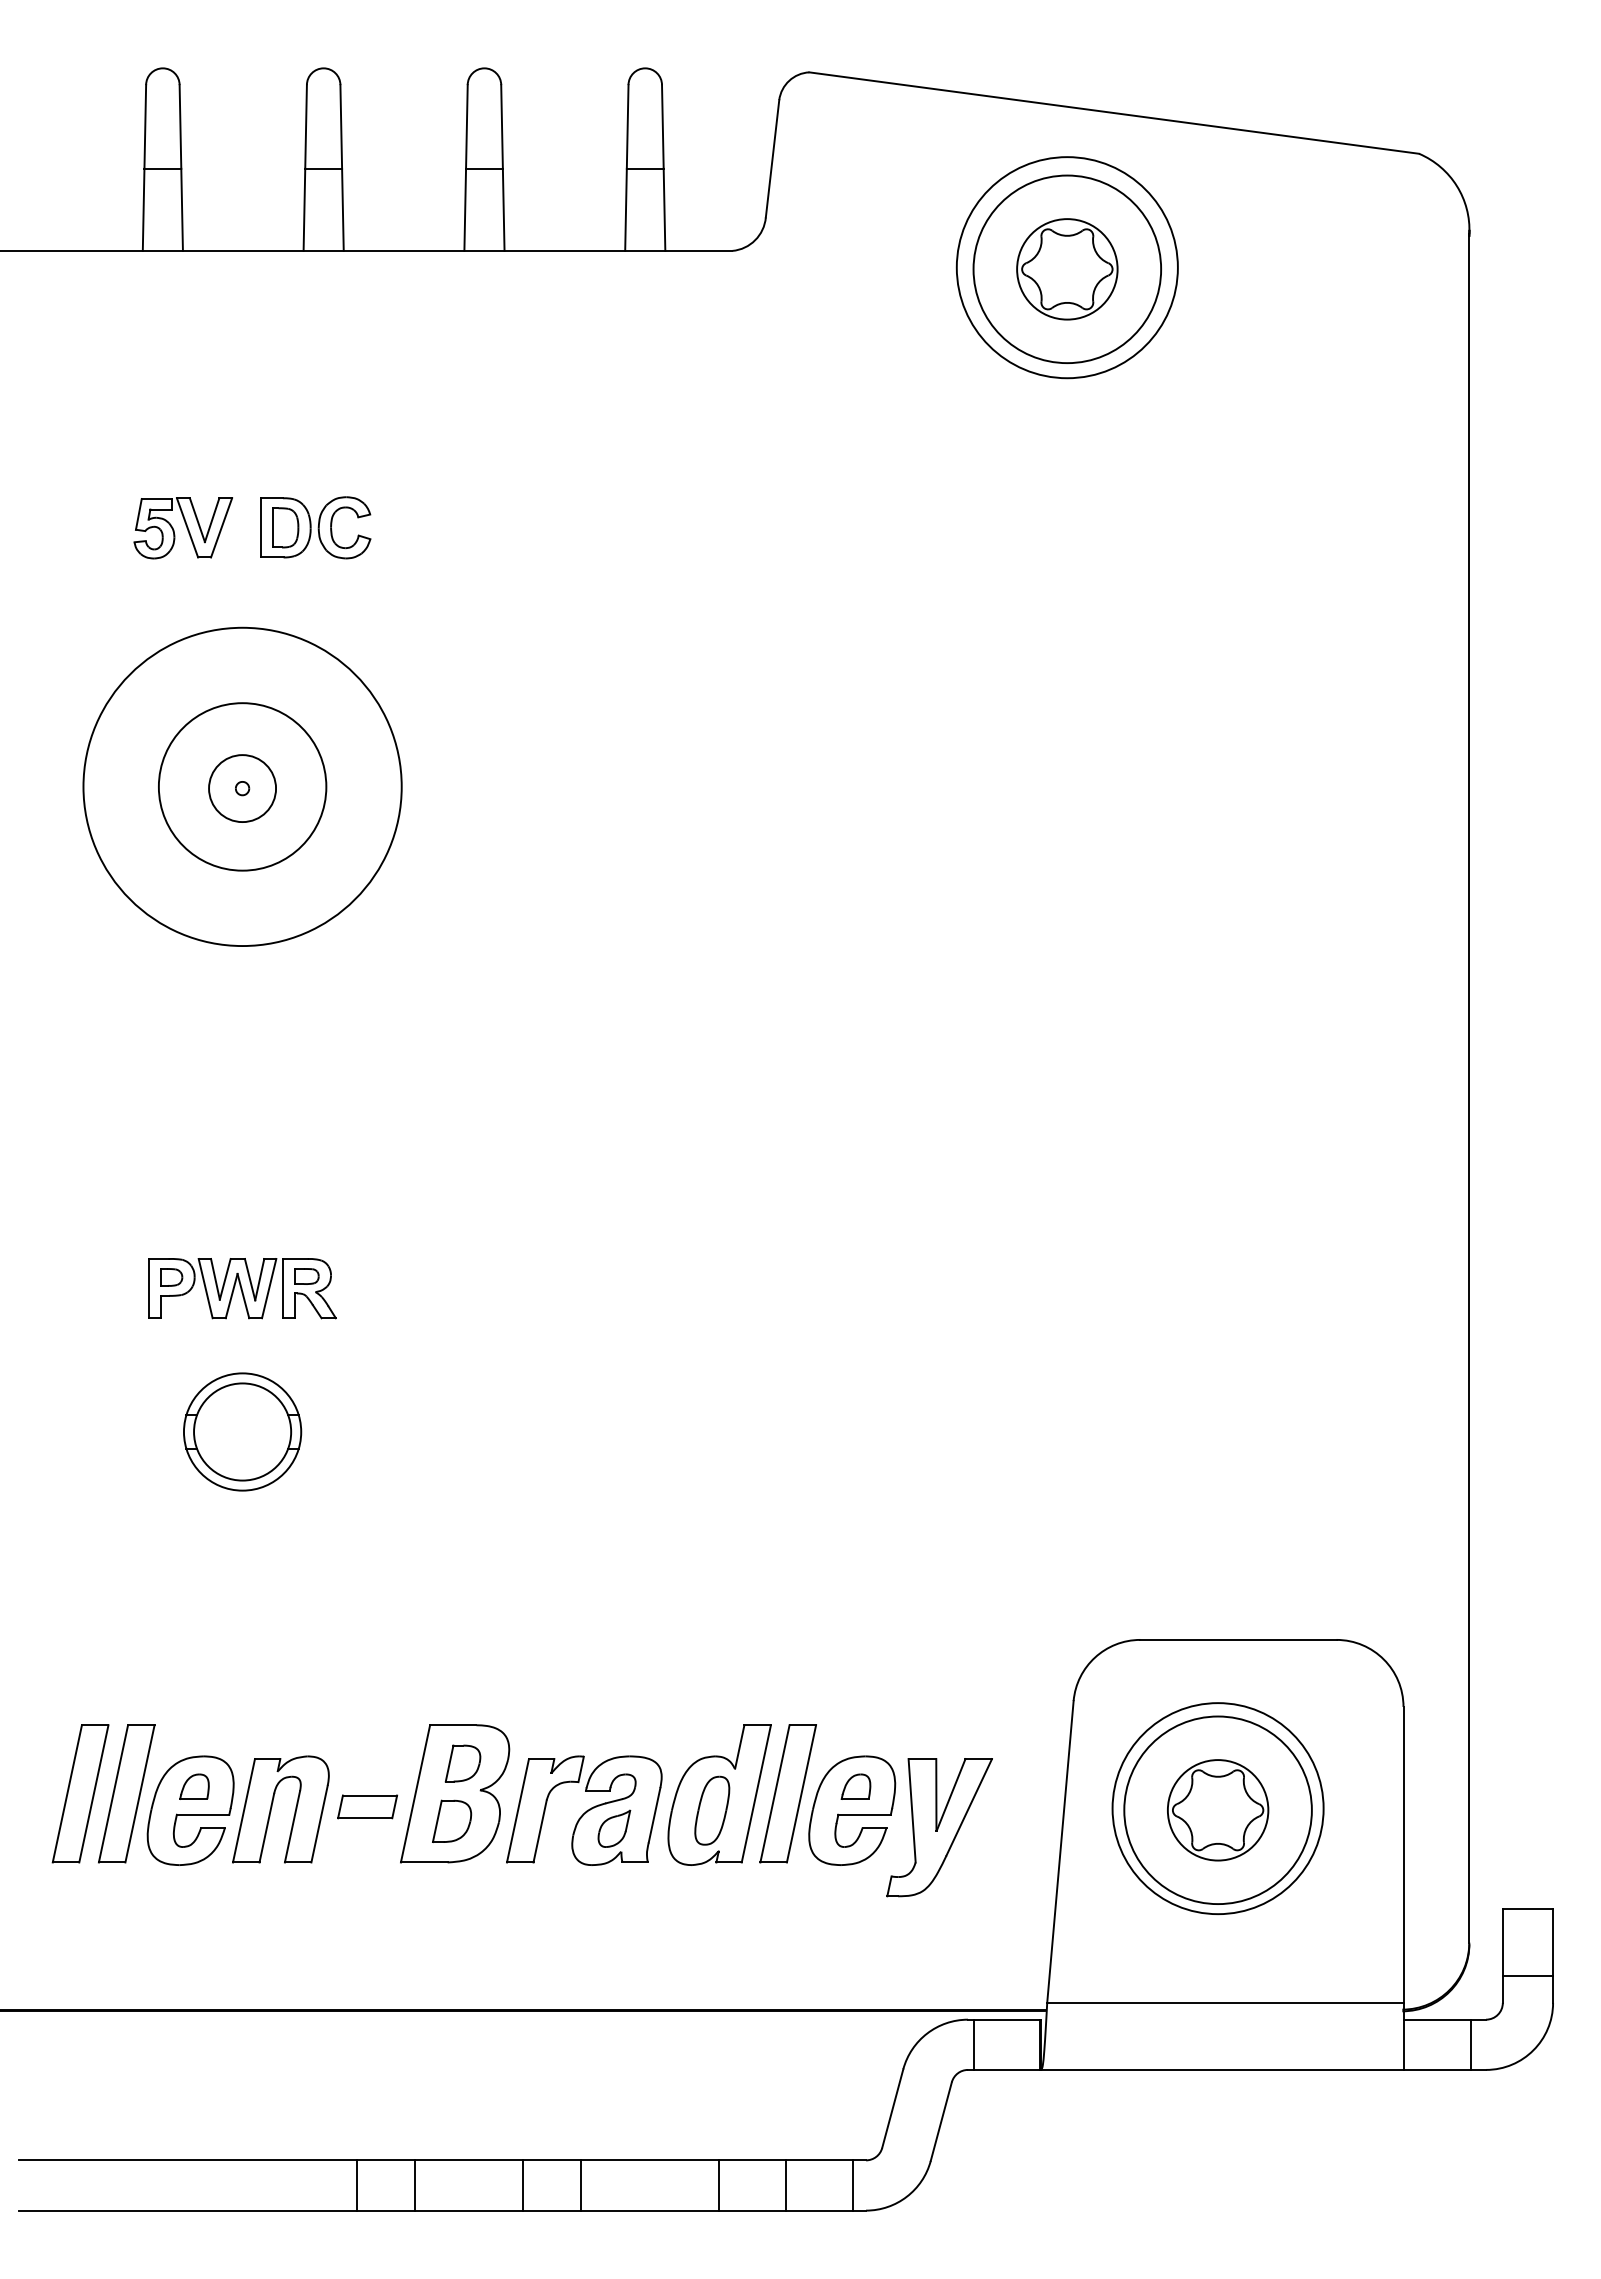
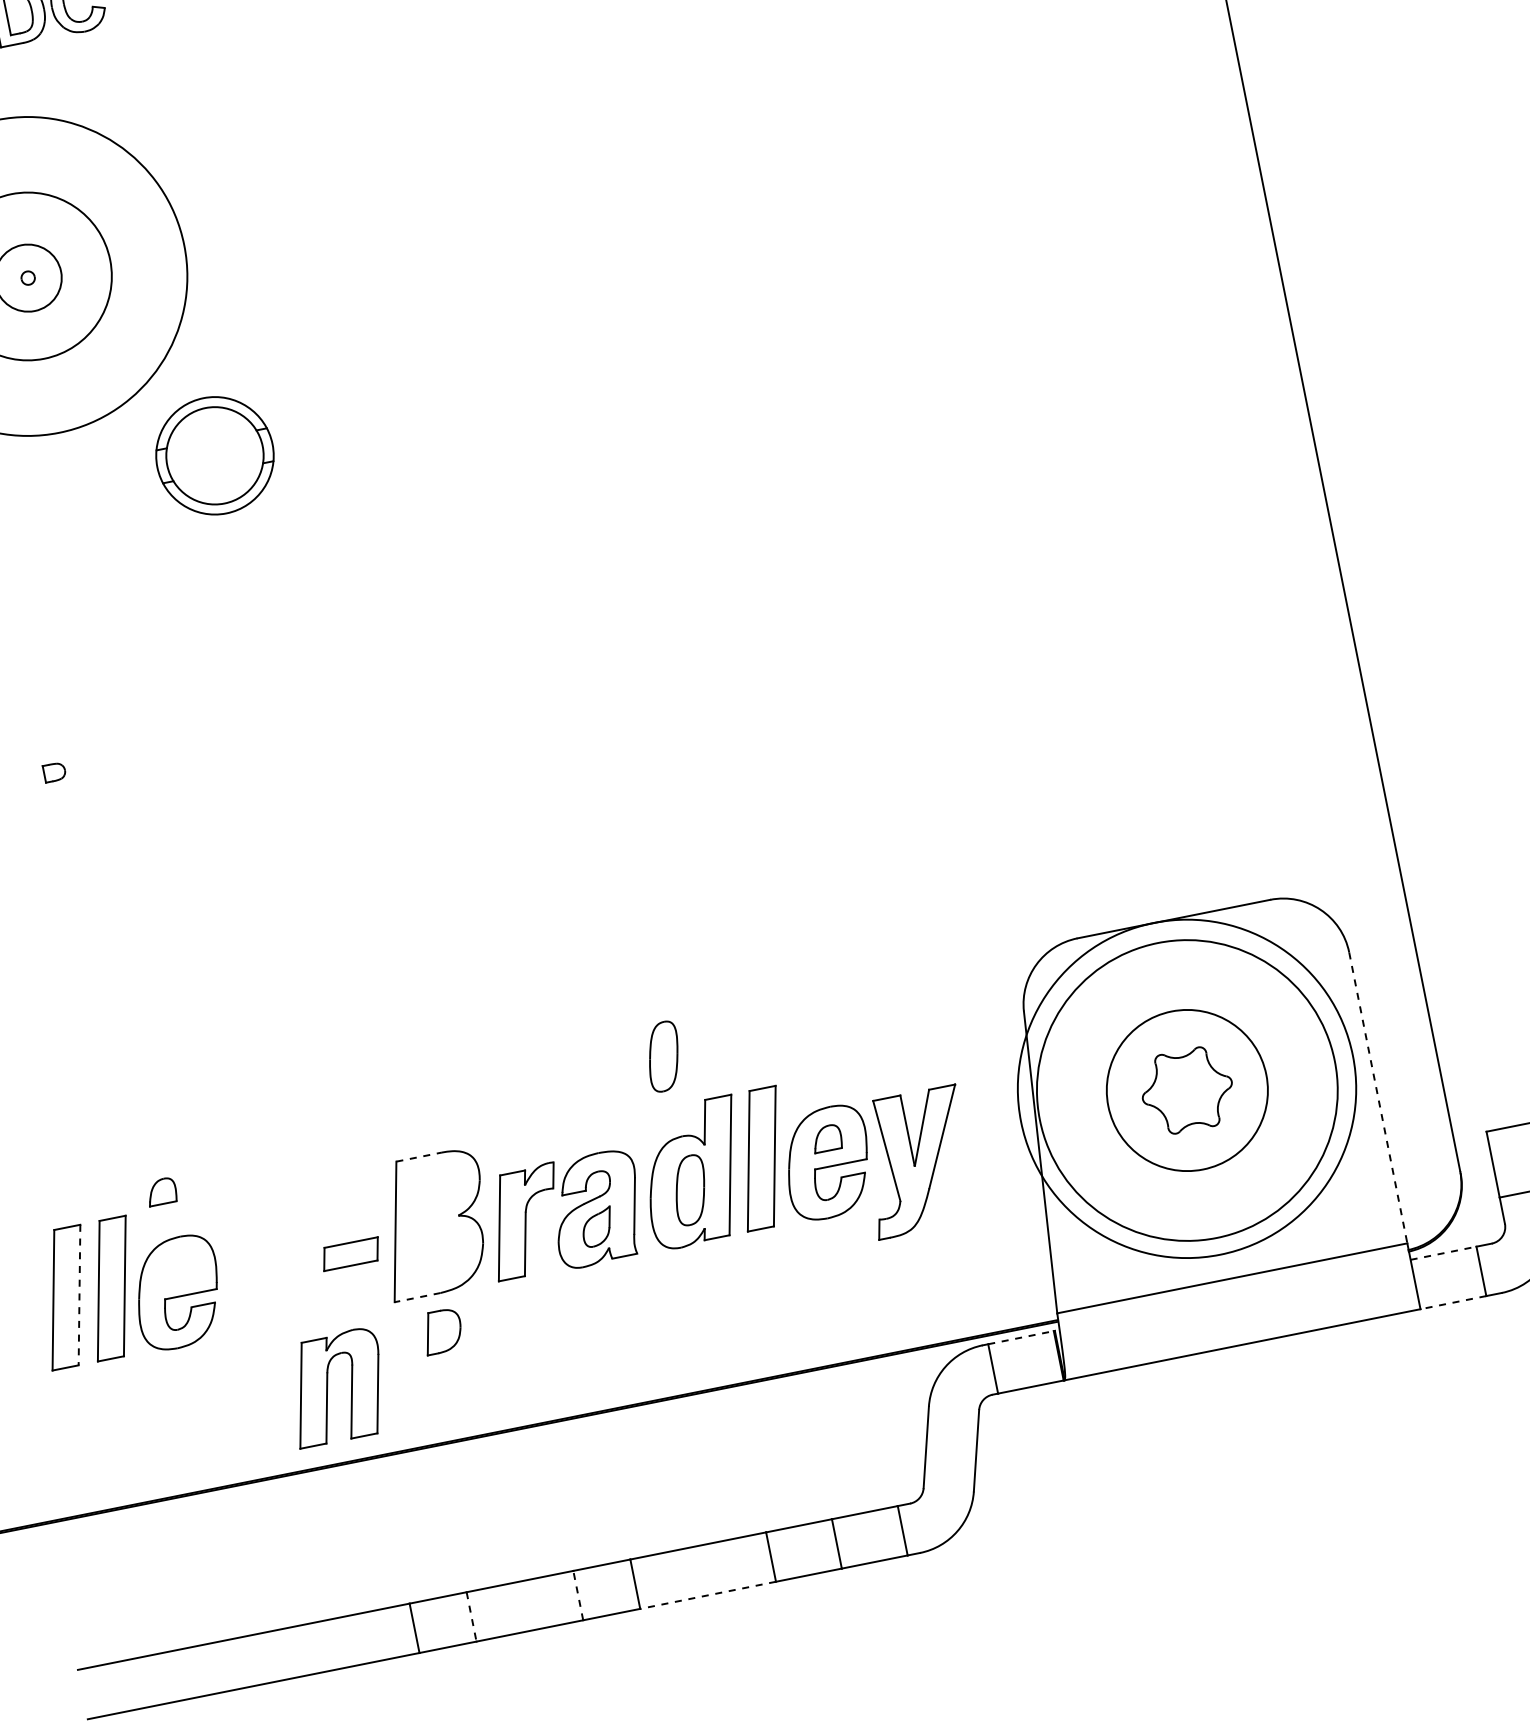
part: (242, 1288) -> (126, 769), removed
part: (242, 1431) -> (214, 455), moved
part: (712, 1674) -> (663, 1056), added
line: (453, 1725) -> (419, 1157), solid -> dashed
part: (462, 1763) -> (435, 1192), removed
part: (194, 1786) -> (161, 1191), moved
line: (93, 1794) -> (79, 1295), solid -> dashed
part: (272, 1807) -> (328, 1387), moved
circle: (1217, 1808) -> (1186, 1088), size x1.6
circle: (1217, 1810) -> (1186, 1090), size x1.6
circle: (1217, 1810) -> (1186, 1090), size x1.6
part: (452, 1820) -> (442, 1330), moved
line: (1403, 1855) -> (1378, 1098), solid -> dashed
line: (423, 1862) -> (416, 1297), solid -> dashed
line: (1007, 2019) -> (1021, 1337), solid -> dashed
line: (1437, 2019) -> (1444, 1252), solid -> dashed
line: (1436, 2069) -> (1452, 1302), solid -> dashed
line: (414, 2185) -> (471, 1616), solid -> dashed
line: (523, 2185) -> (578, 1595), solid -> dashed
line: (649, 2210) -> (707, 1595), solid -> dashed

